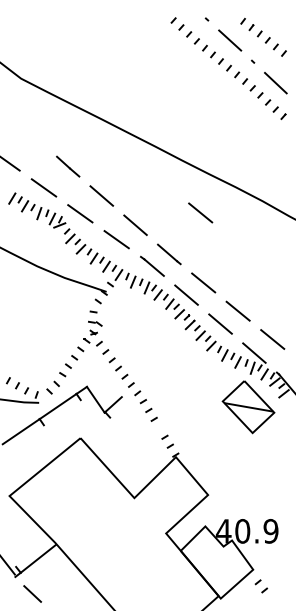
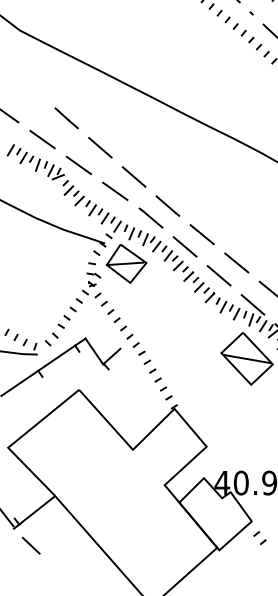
line: (200, 212) -> (199, 164), removed
part: (127, 312) -> (126, 264), added
line: (159, 427) -> (158, 379), added

